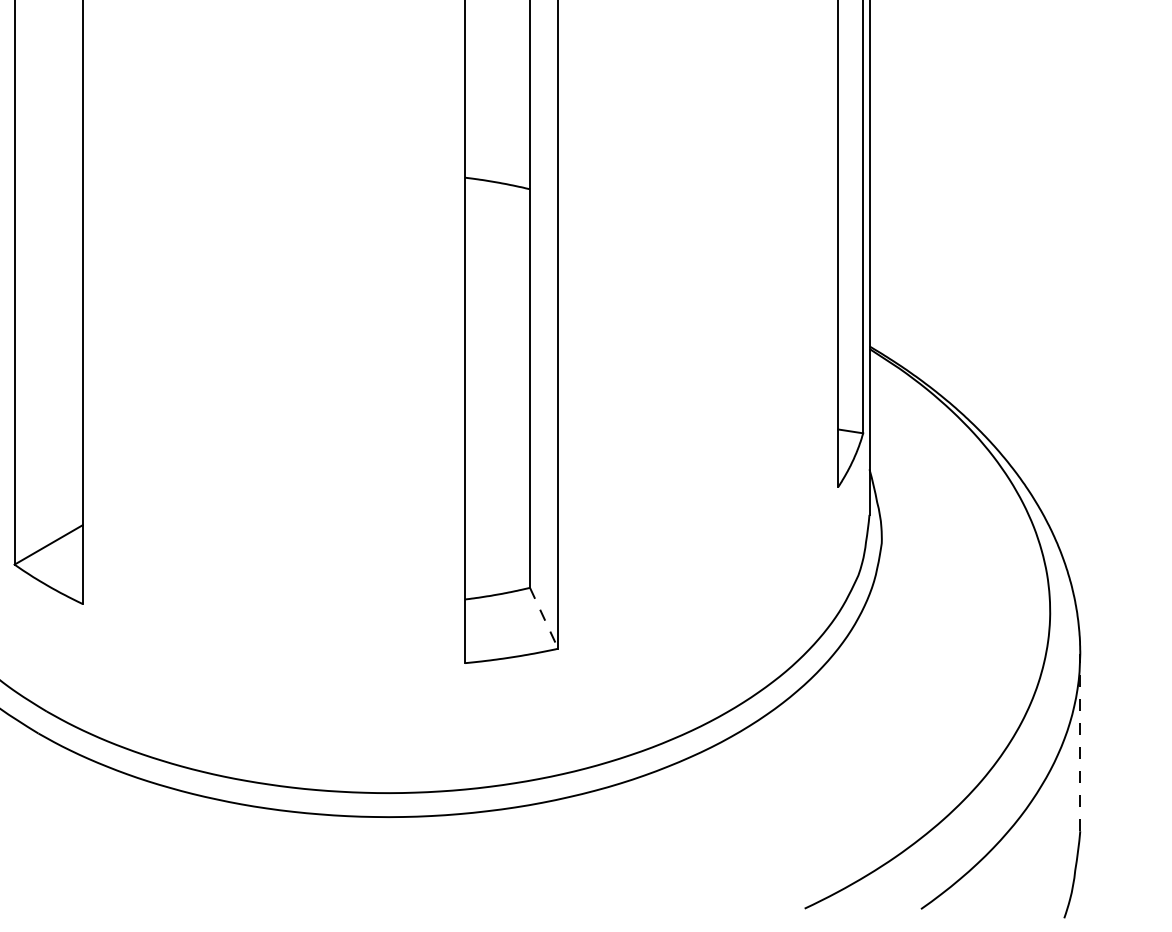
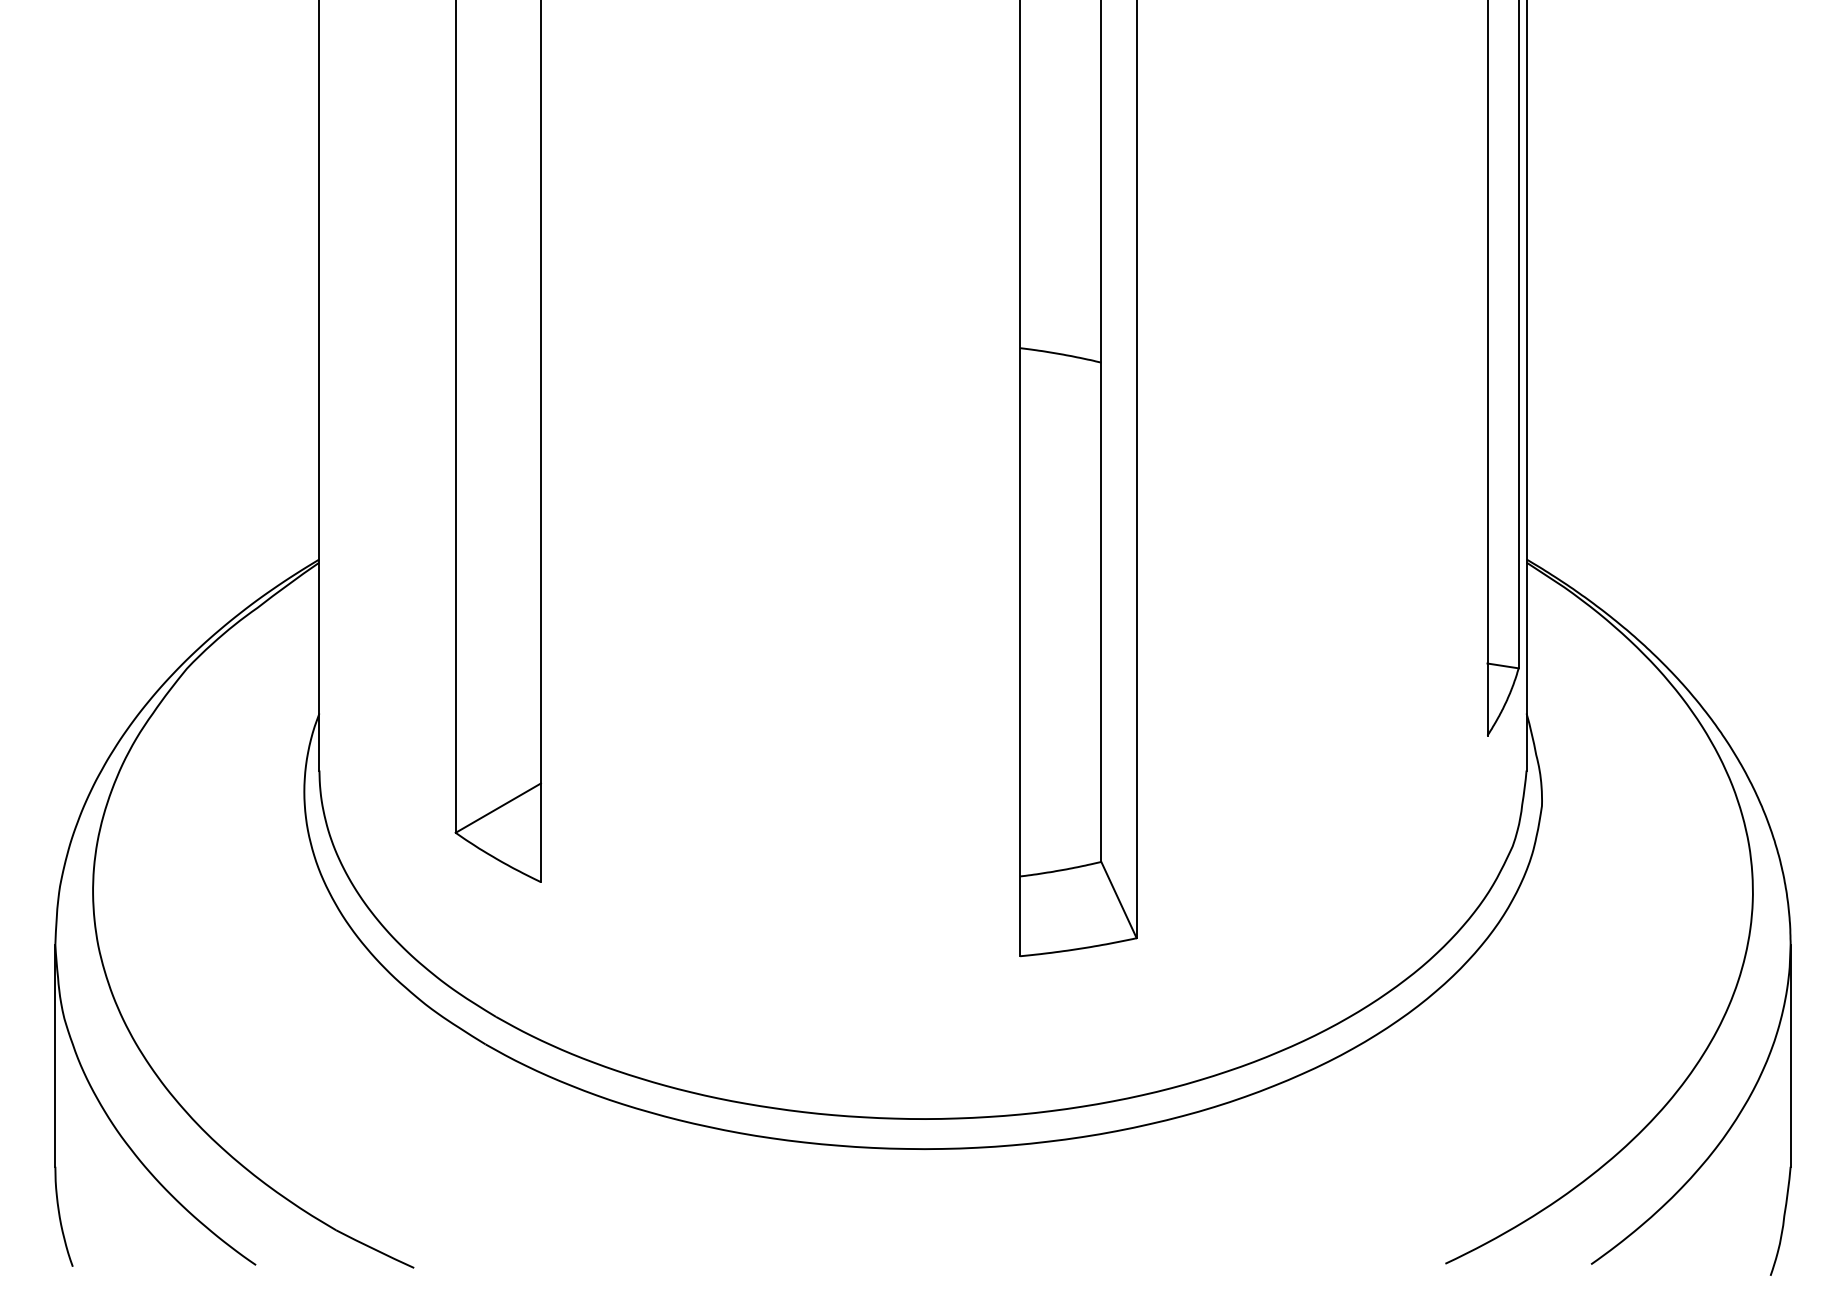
line: (544, 618) -> (1119, 900), dashed -> solid
line: (1080, 742) -> (1790, 1055), dashed -> solid

